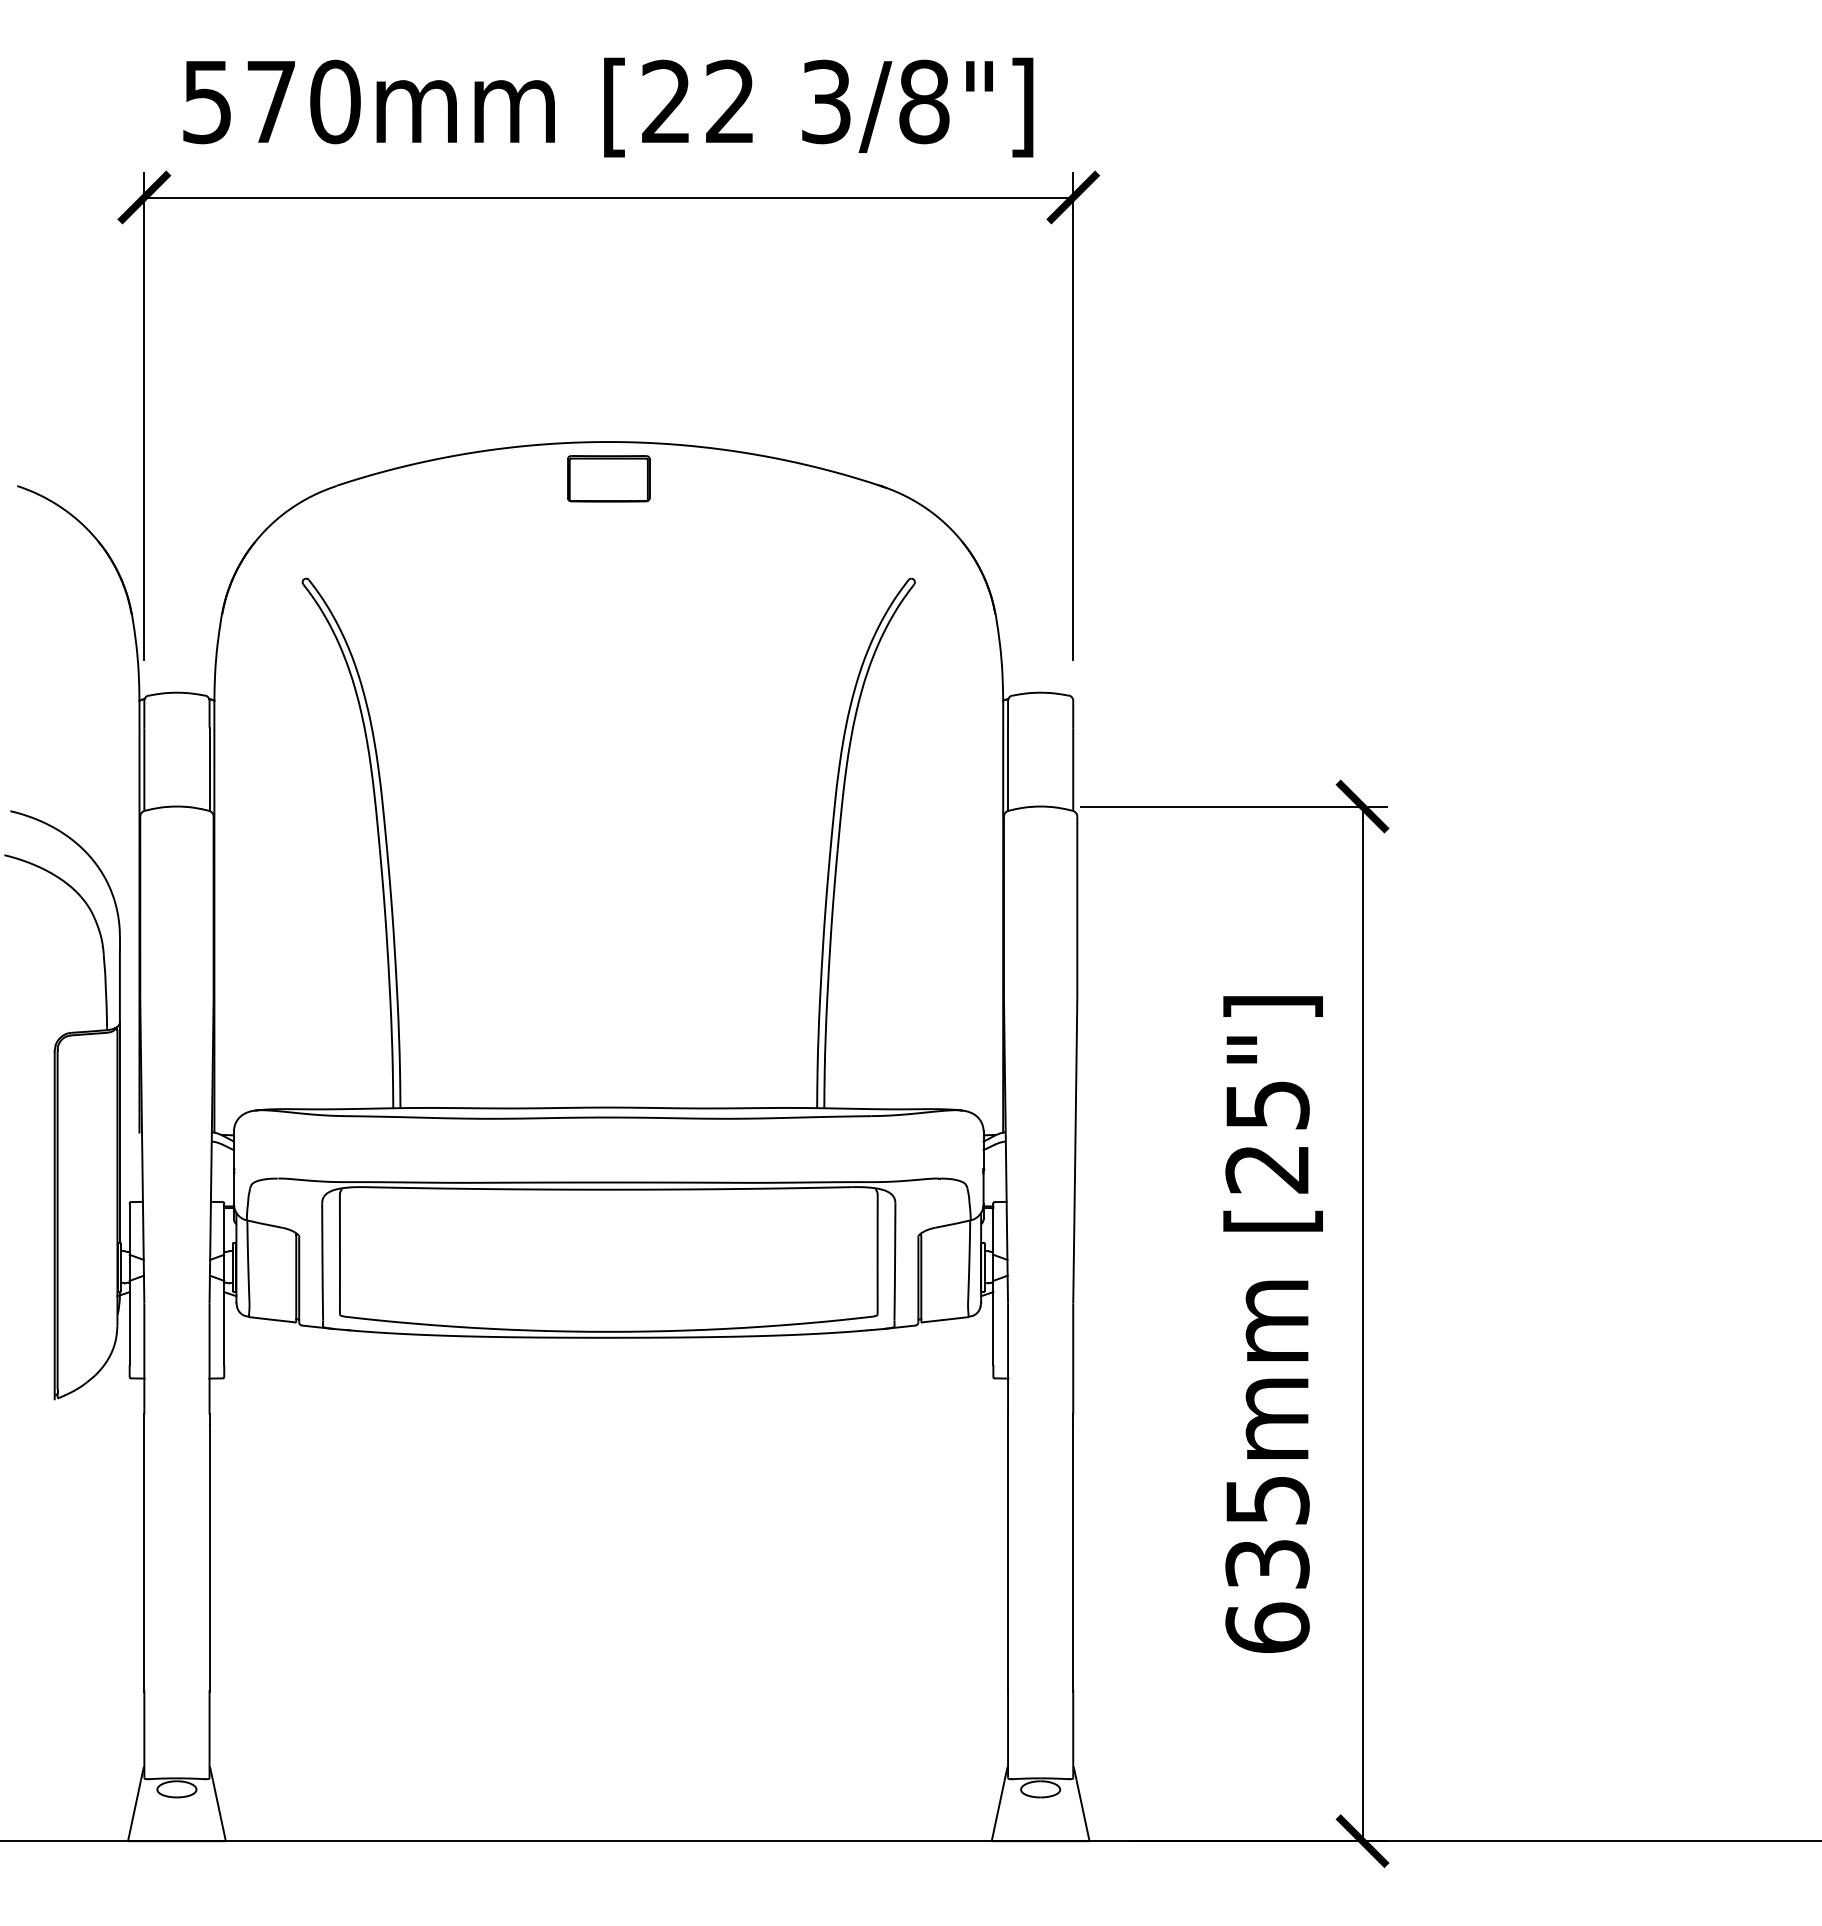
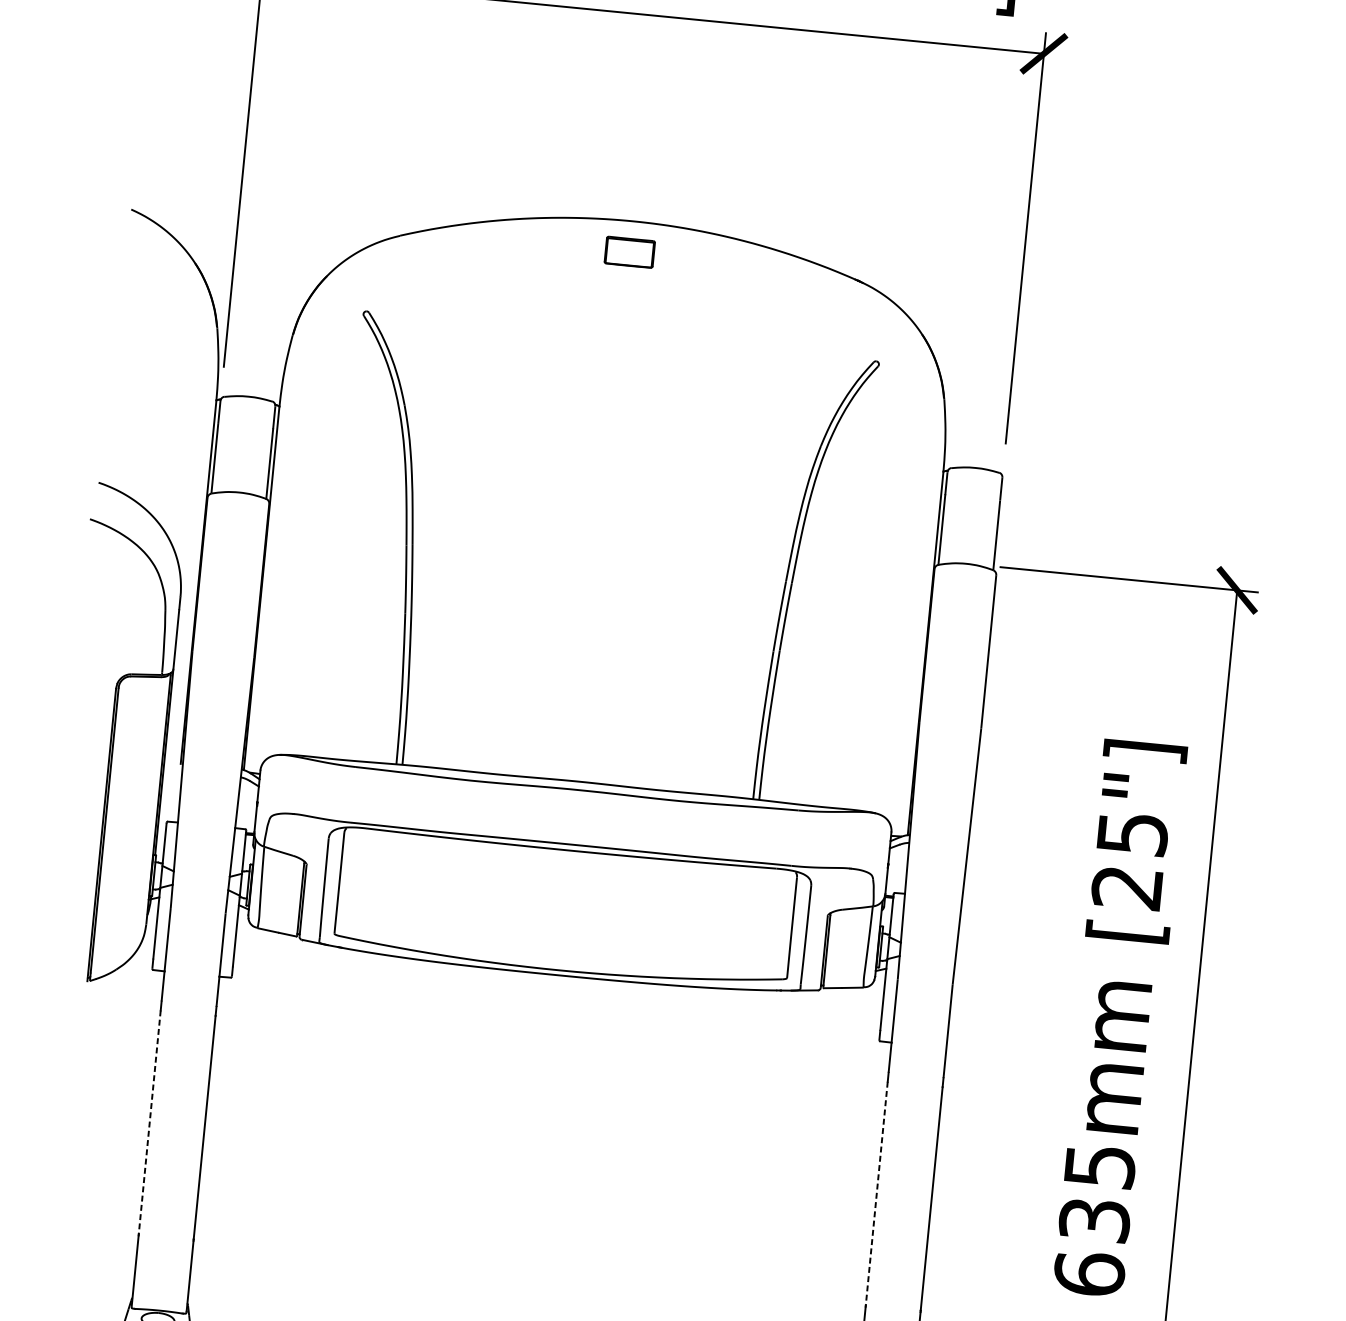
part: (608, 478) -> (629, 251), size x0.7
line: (144, 1558) -> (149, 1122), solid -> dashed
line: (1008, 1558) -> (877, 1194), solid -> dashed

